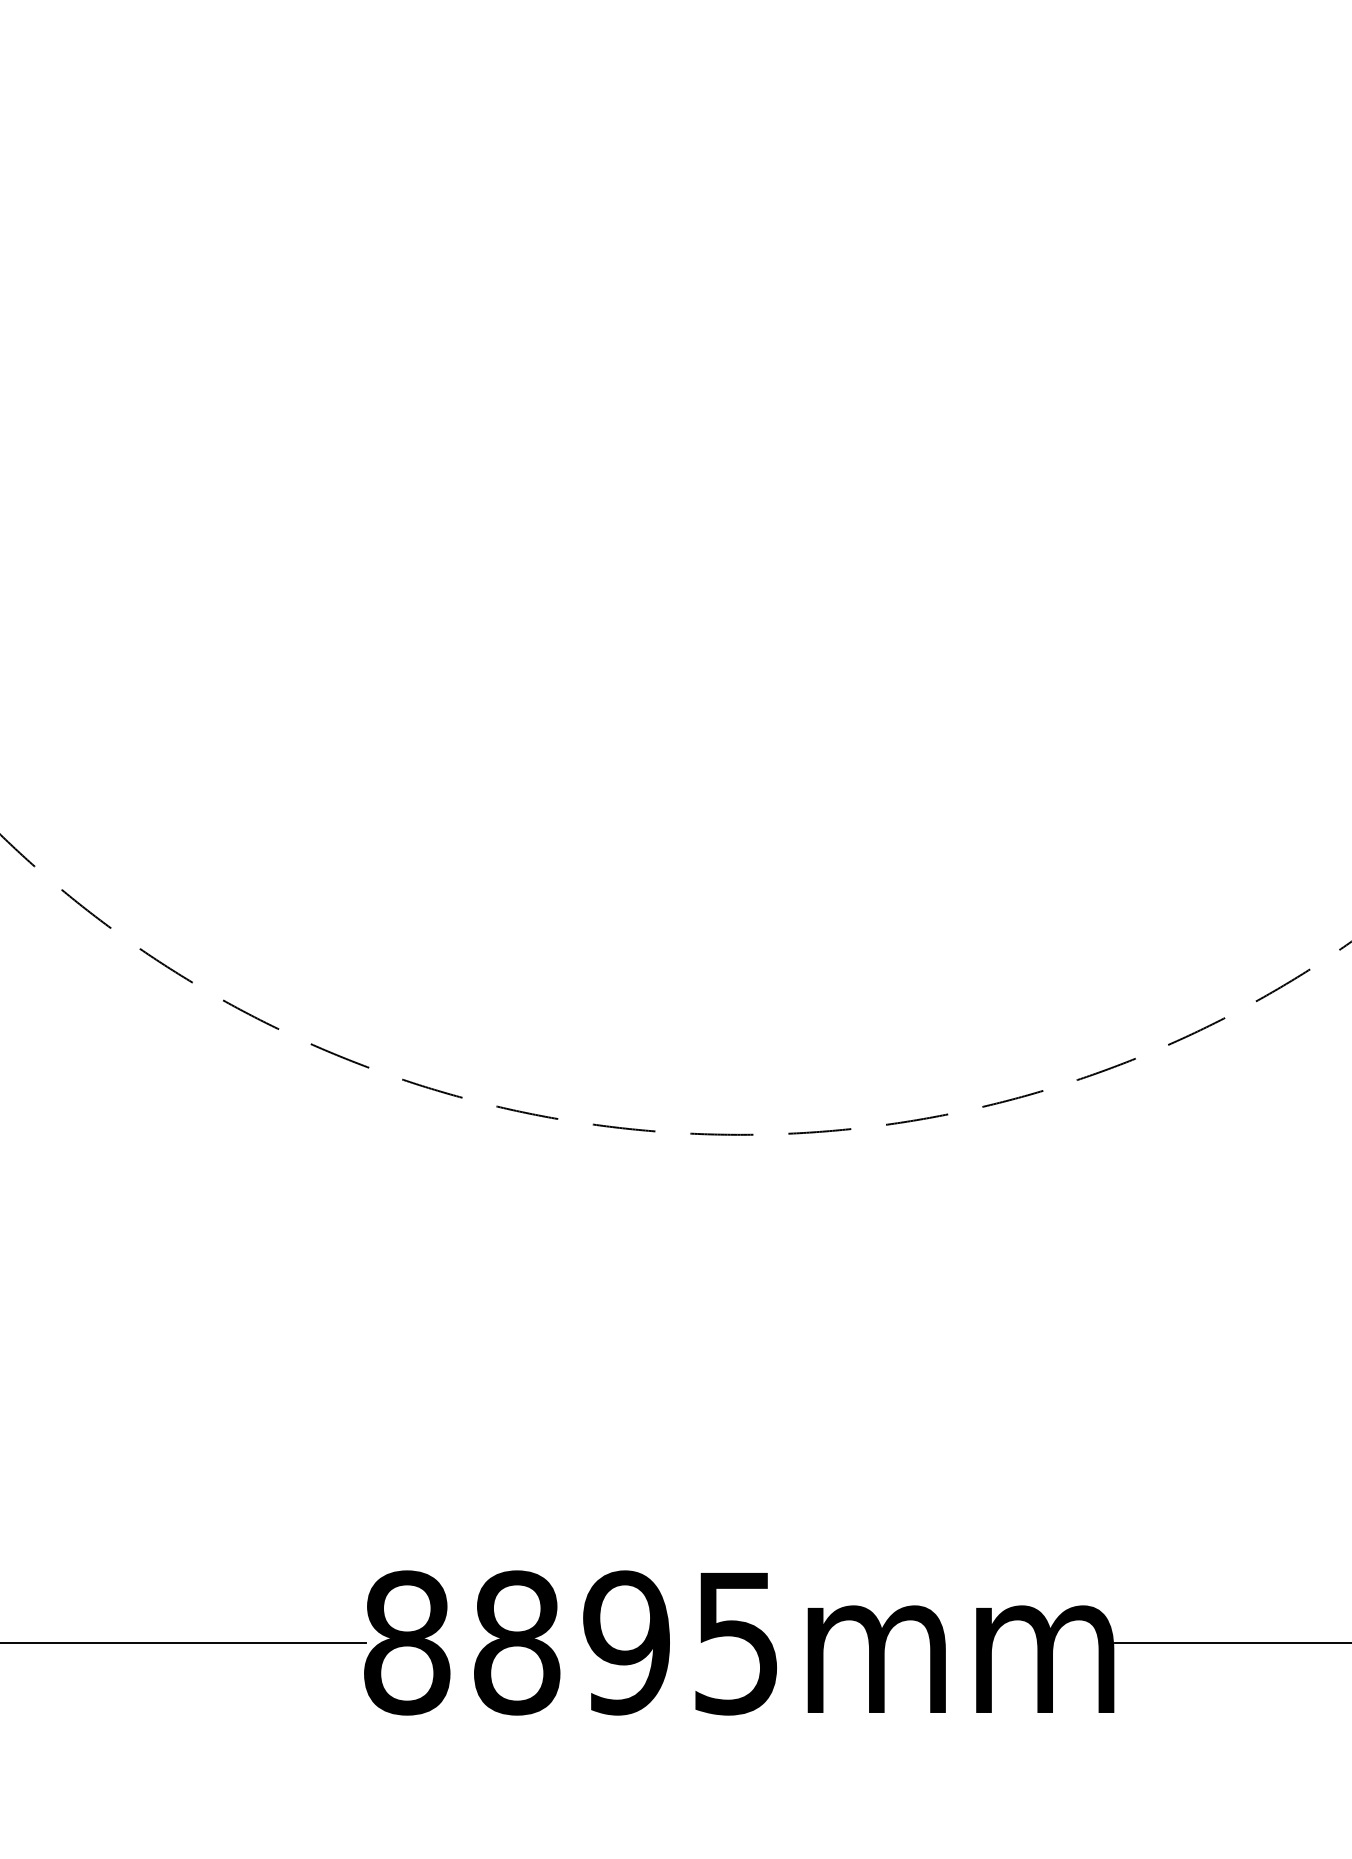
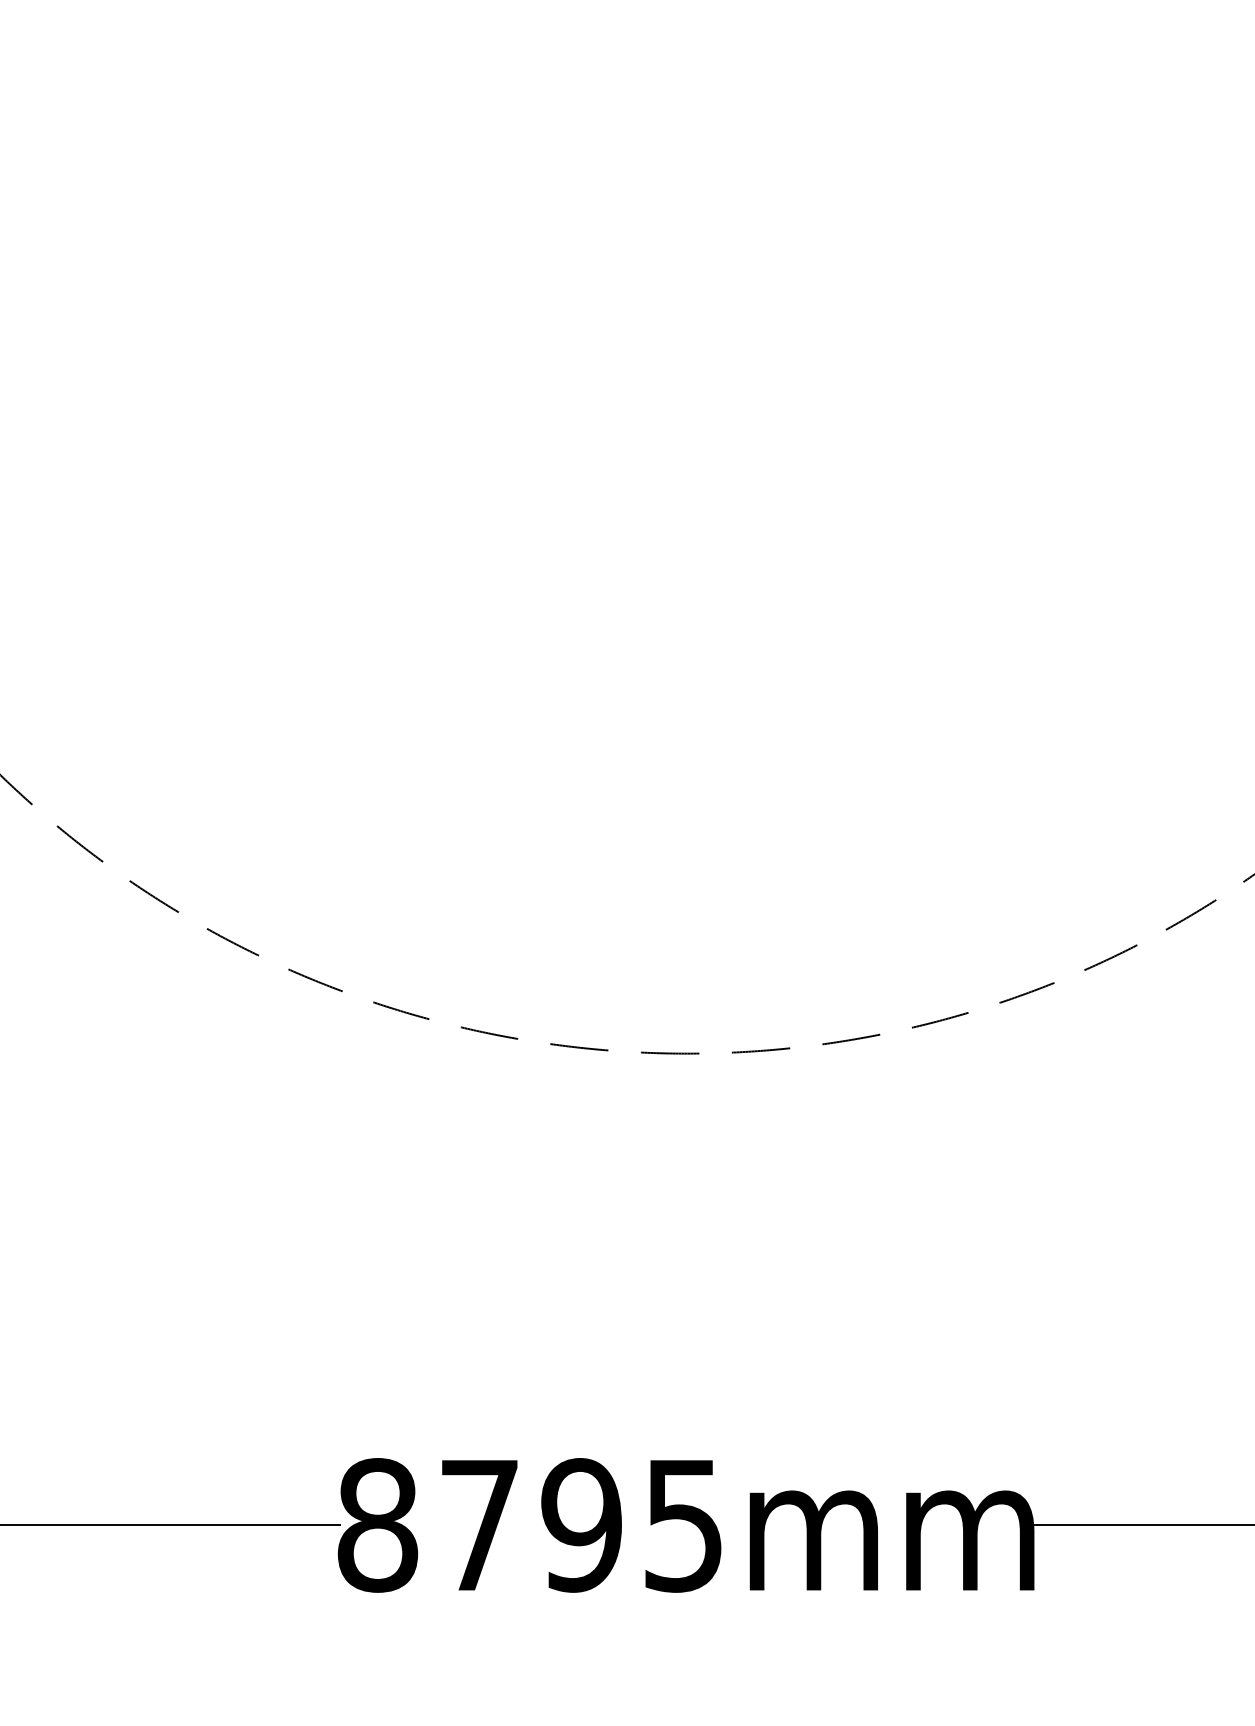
text: (517, 1643) -> (480, 1525), 8895mm -> 8795mm

